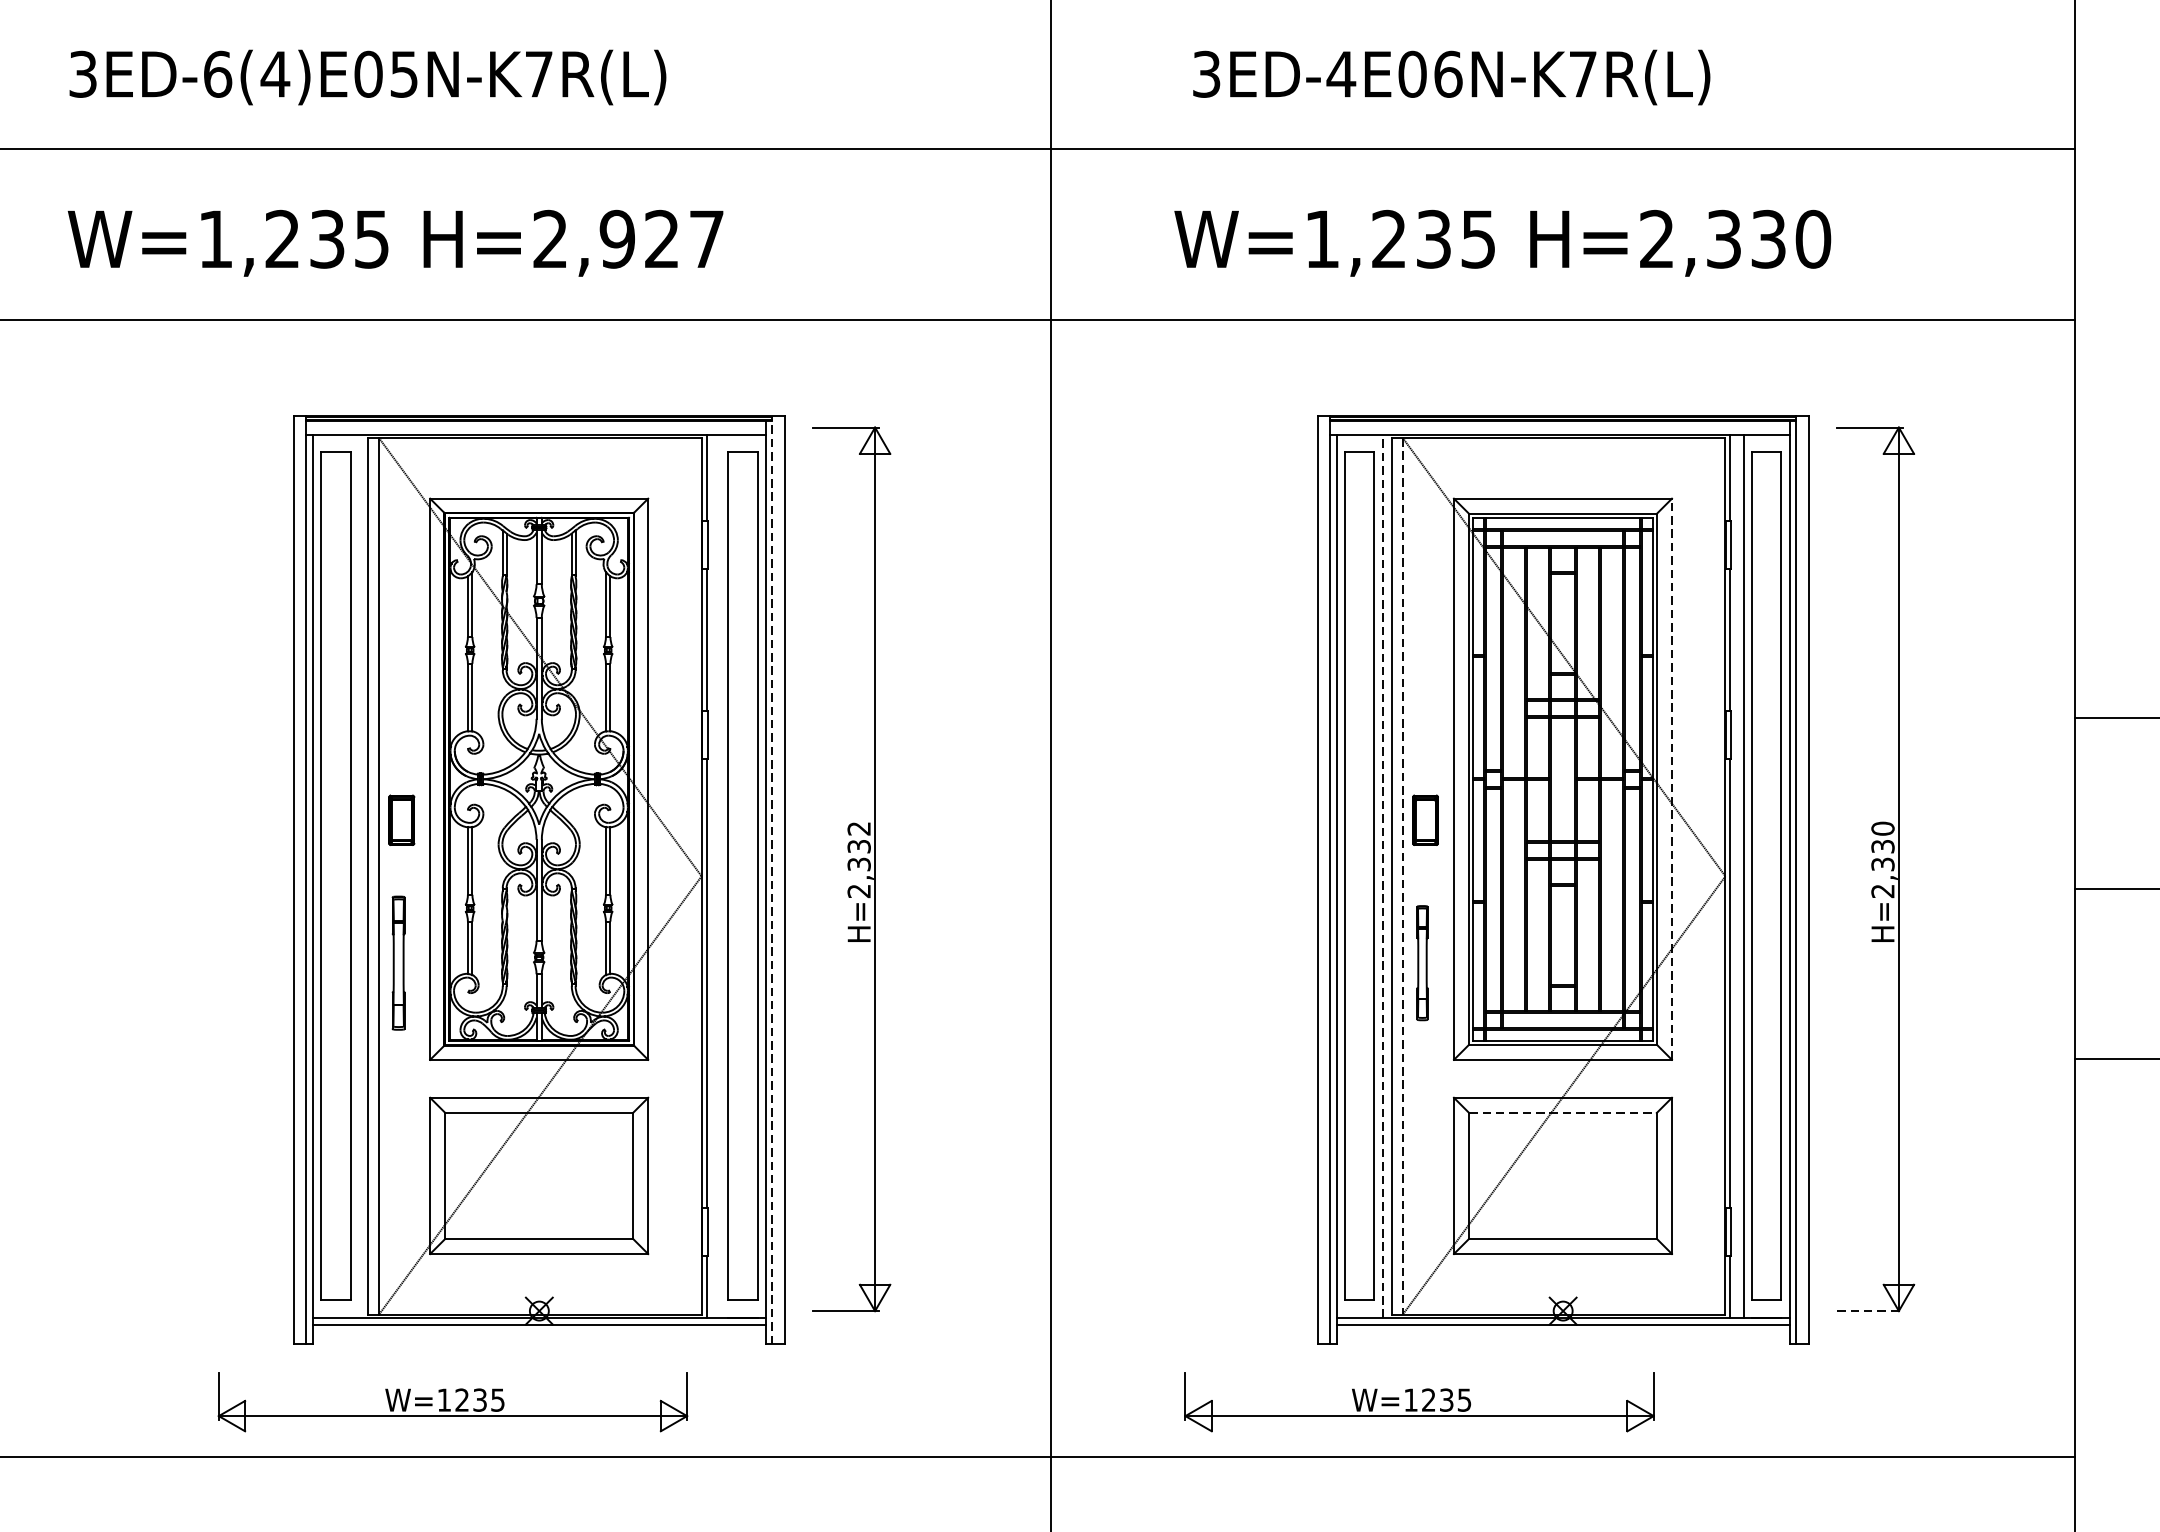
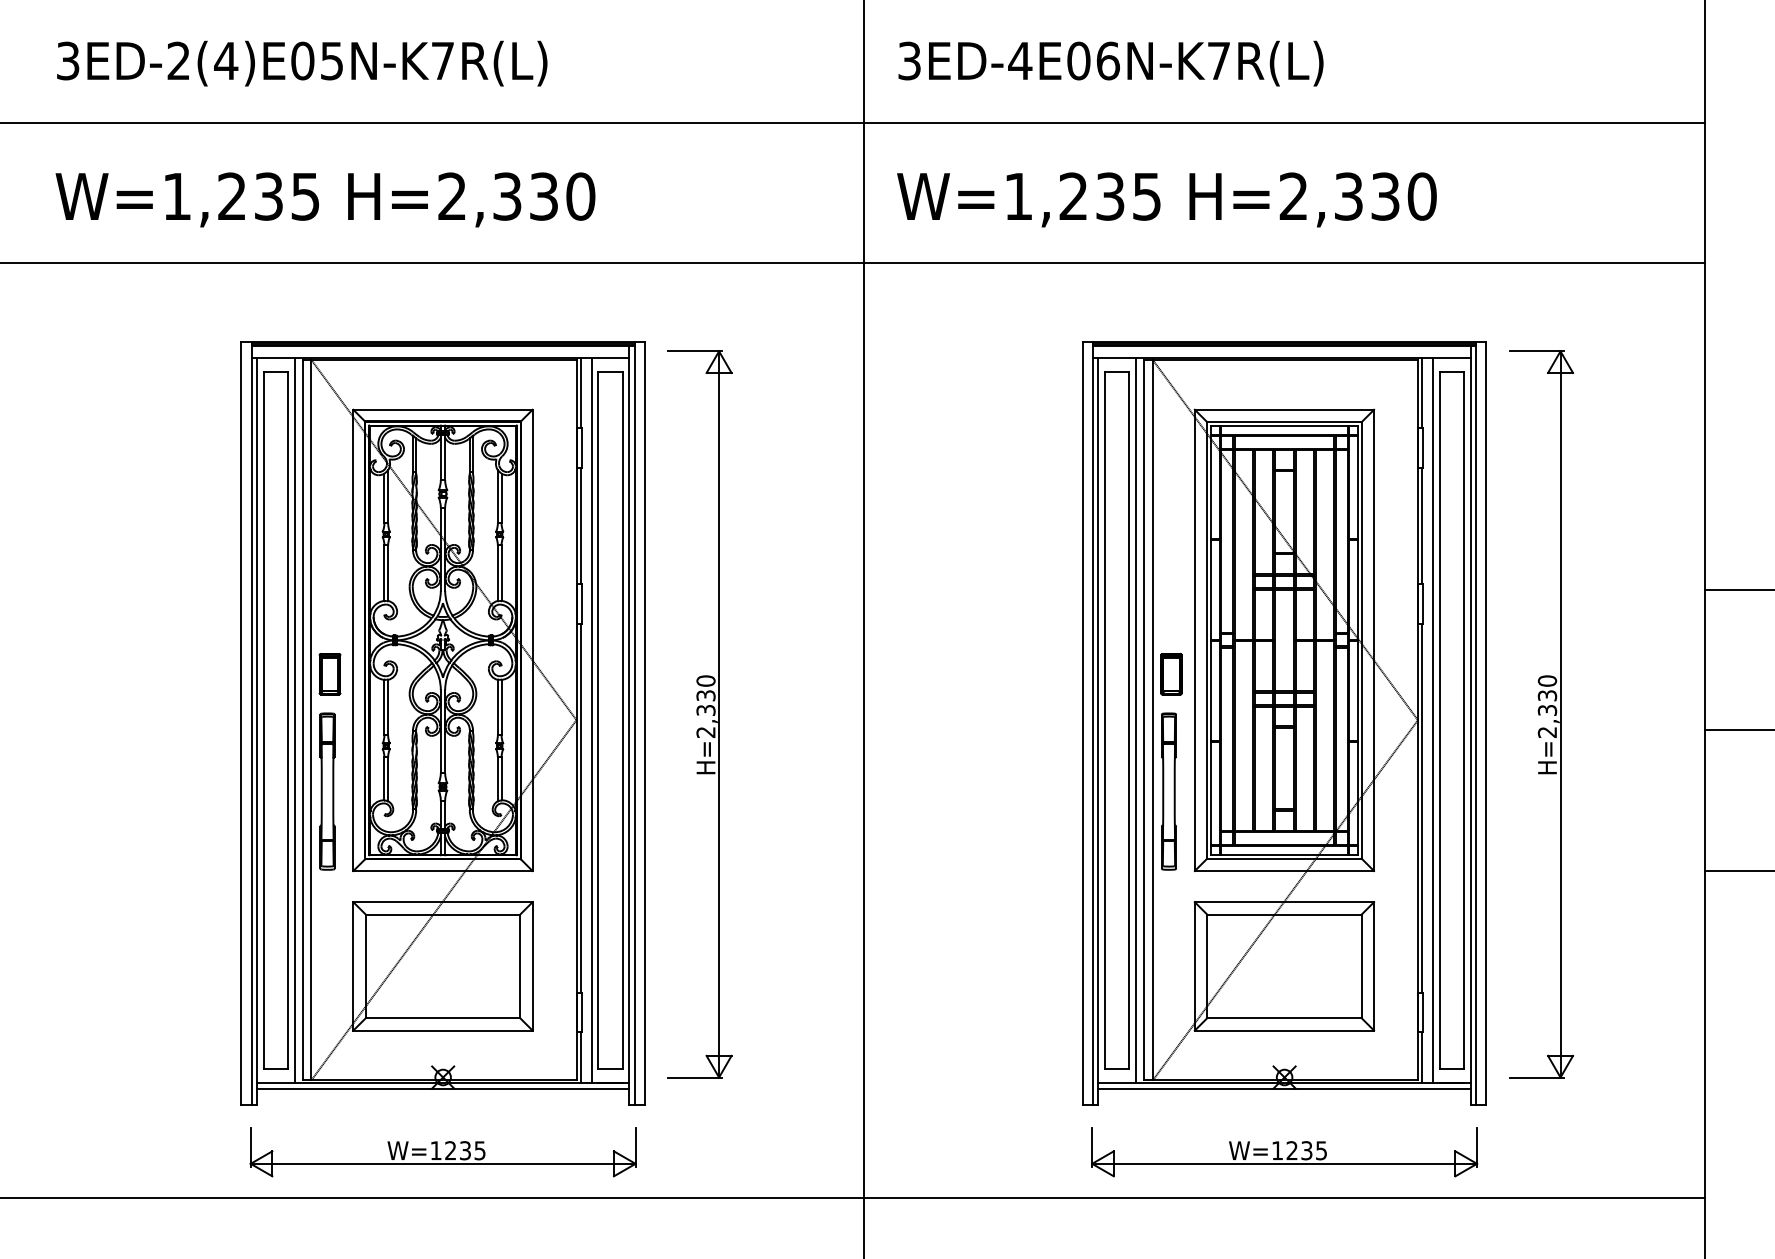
text: (217, 73) -> (178, 60), 3ED-6(4)E05N-K7R(L) -> 3ED-2(4)E05N-K7R(L)
text: (1451, 77) -> (1110, 63), moved
text: (661, 239) -> (543, 196), H=2,927 -> H=2,330
text: (1502, 242) -> (1166, 199), moved
line: (1672, 779) -> (1374, 640), dashed -> solid
text: (858, 828) -> (705, 680), H=2,332 -> H=2,330
line: (358, 876) -> (294, 720), added
line: (719, 876) -> (591, 720), added
line: (1382, 876) -> (1136, 720), dashed -> solid
line: (1402, 876) -> (1152, 720), dashed -> solid
line: (772, 879) -> (634, 722), dashed -> solid
part: (398, 963) -> (327, 791), size x1.43
part: (1421, 963) -> (1168, 791), size x1.67
line: (1563, 1112) -> (1284, 914), dashed -> solid
line: (1869, 1311) -> (1536, 1077), dashed -> solid
part: (452, 1402) -> (442, 1152), moved
part: (1419, 1402) -> (1284, 1152), moved

